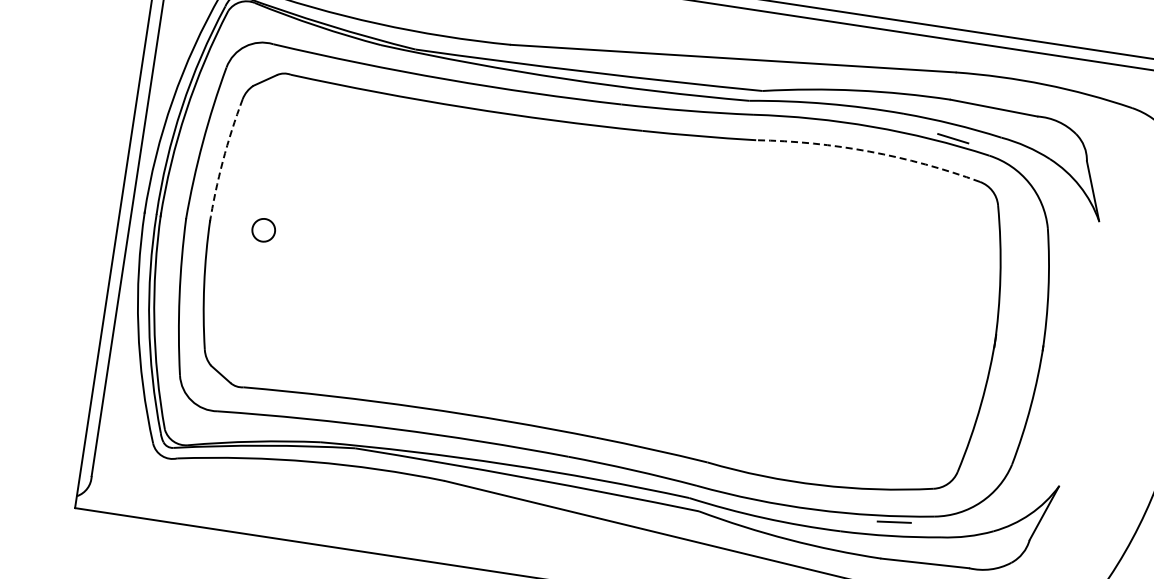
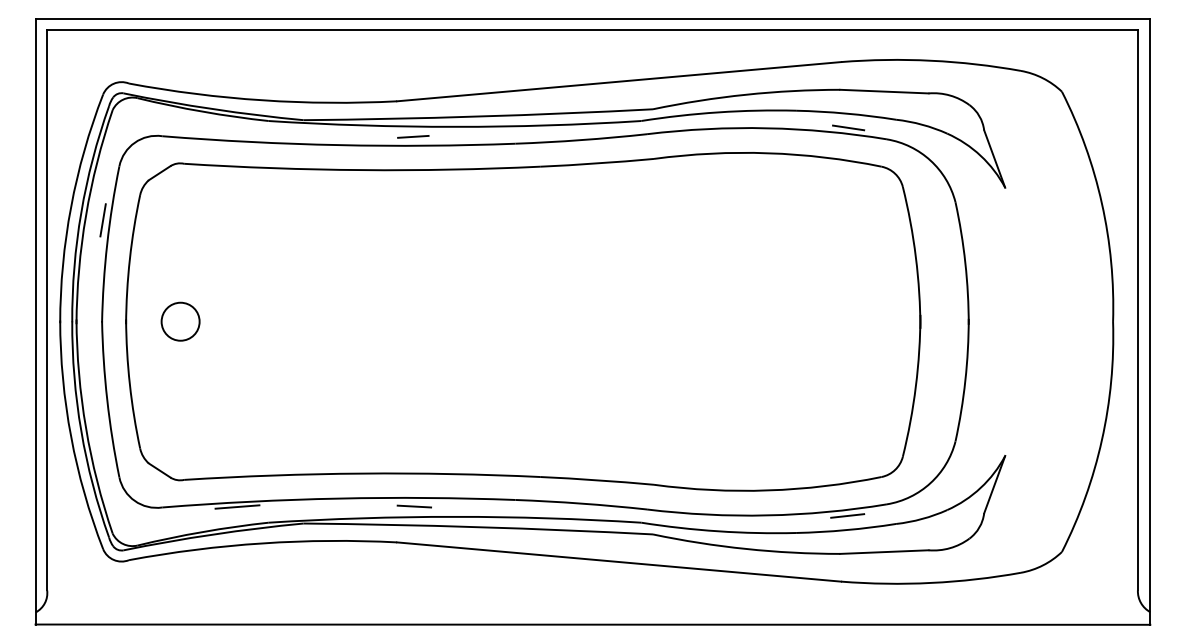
line: (521, 82) -> (413, 136), added
line: (201, 118) -> (102, 220), added
arc: (870, 151) -> (768, 153), dashed -> solid
arc: (222, 161) -> (129, 259), dashed -> solid
circle: (263, 230) -> (180, 321), size x1.67
line: (292, 421) -> (237, 506), added
line: (467, 448) -> (414, 506), added

